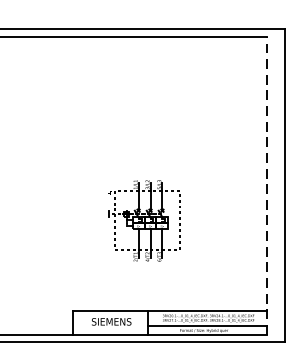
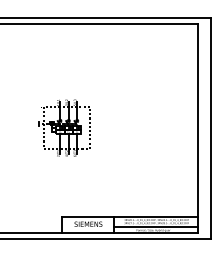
line: (266, 185) -> (197, 128), dashed -> solid
part: (144, 219) -> (64, 127), moved

